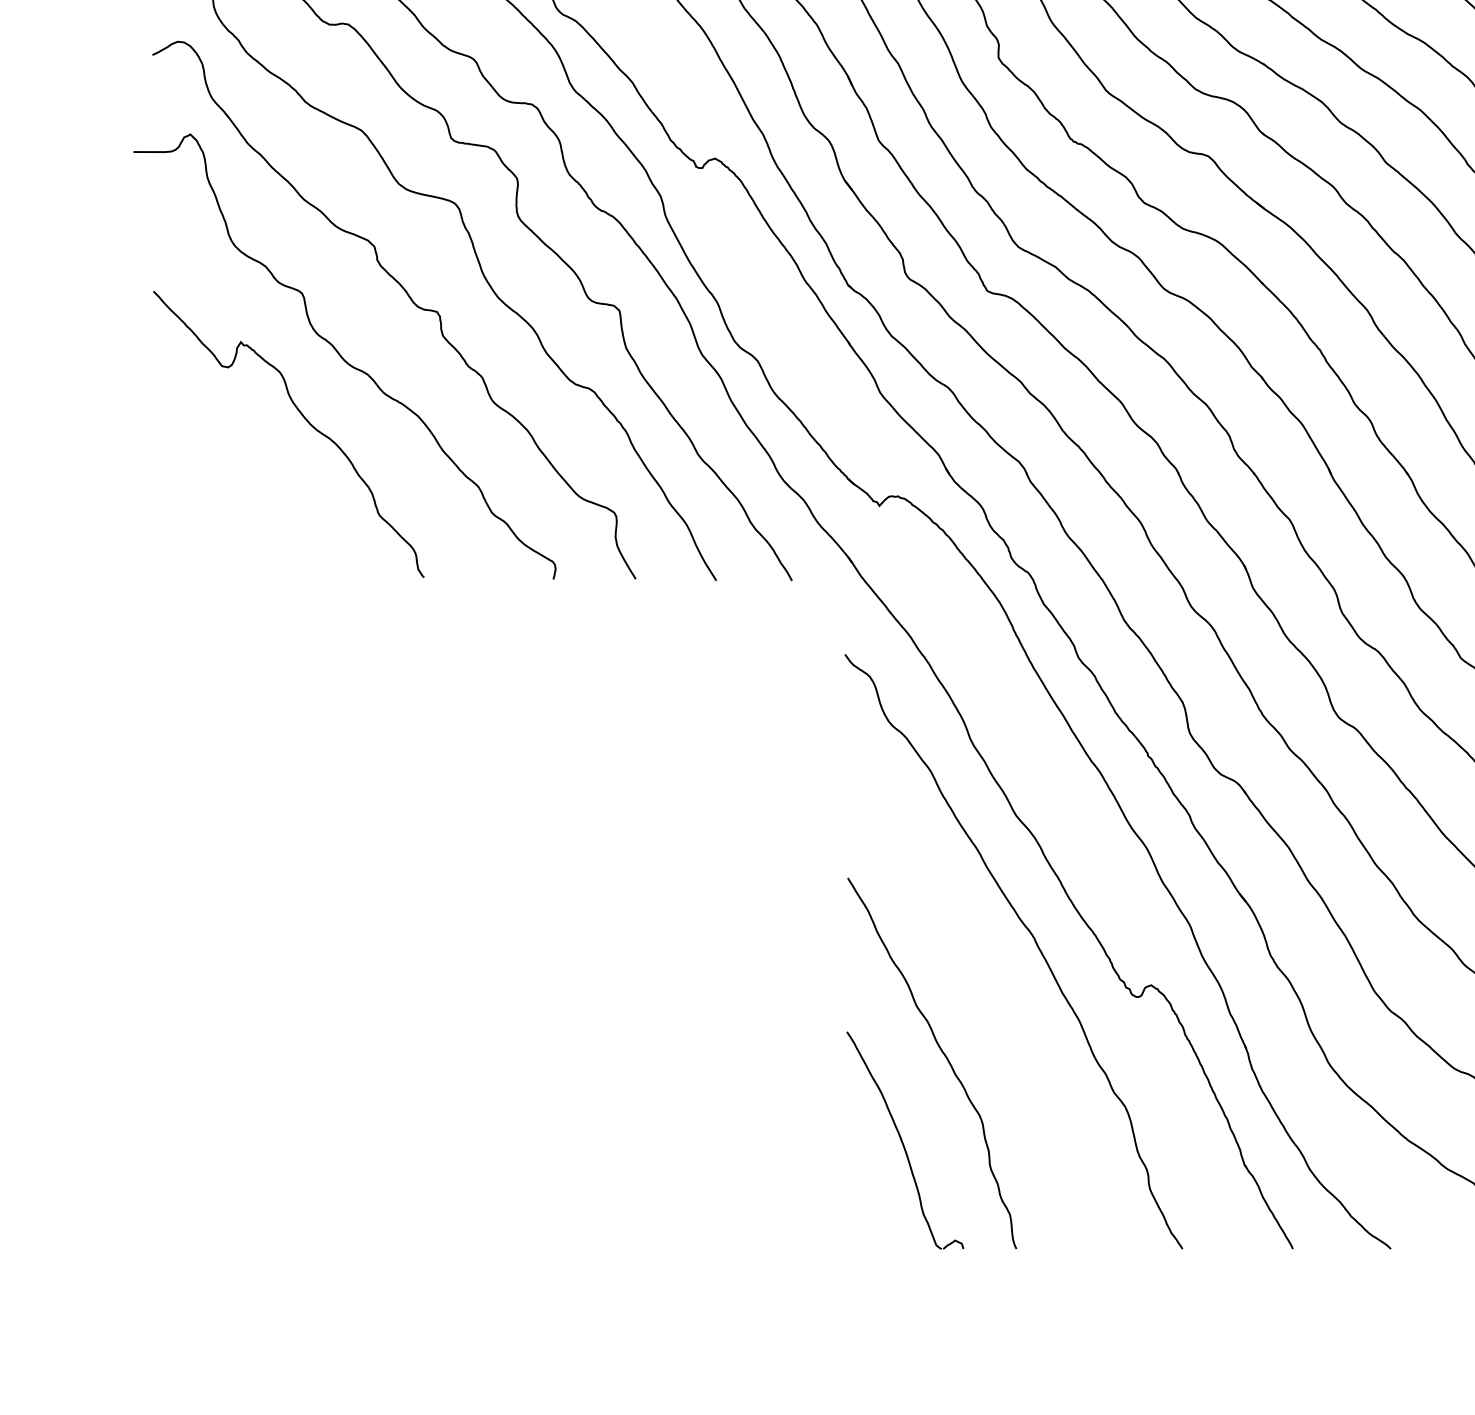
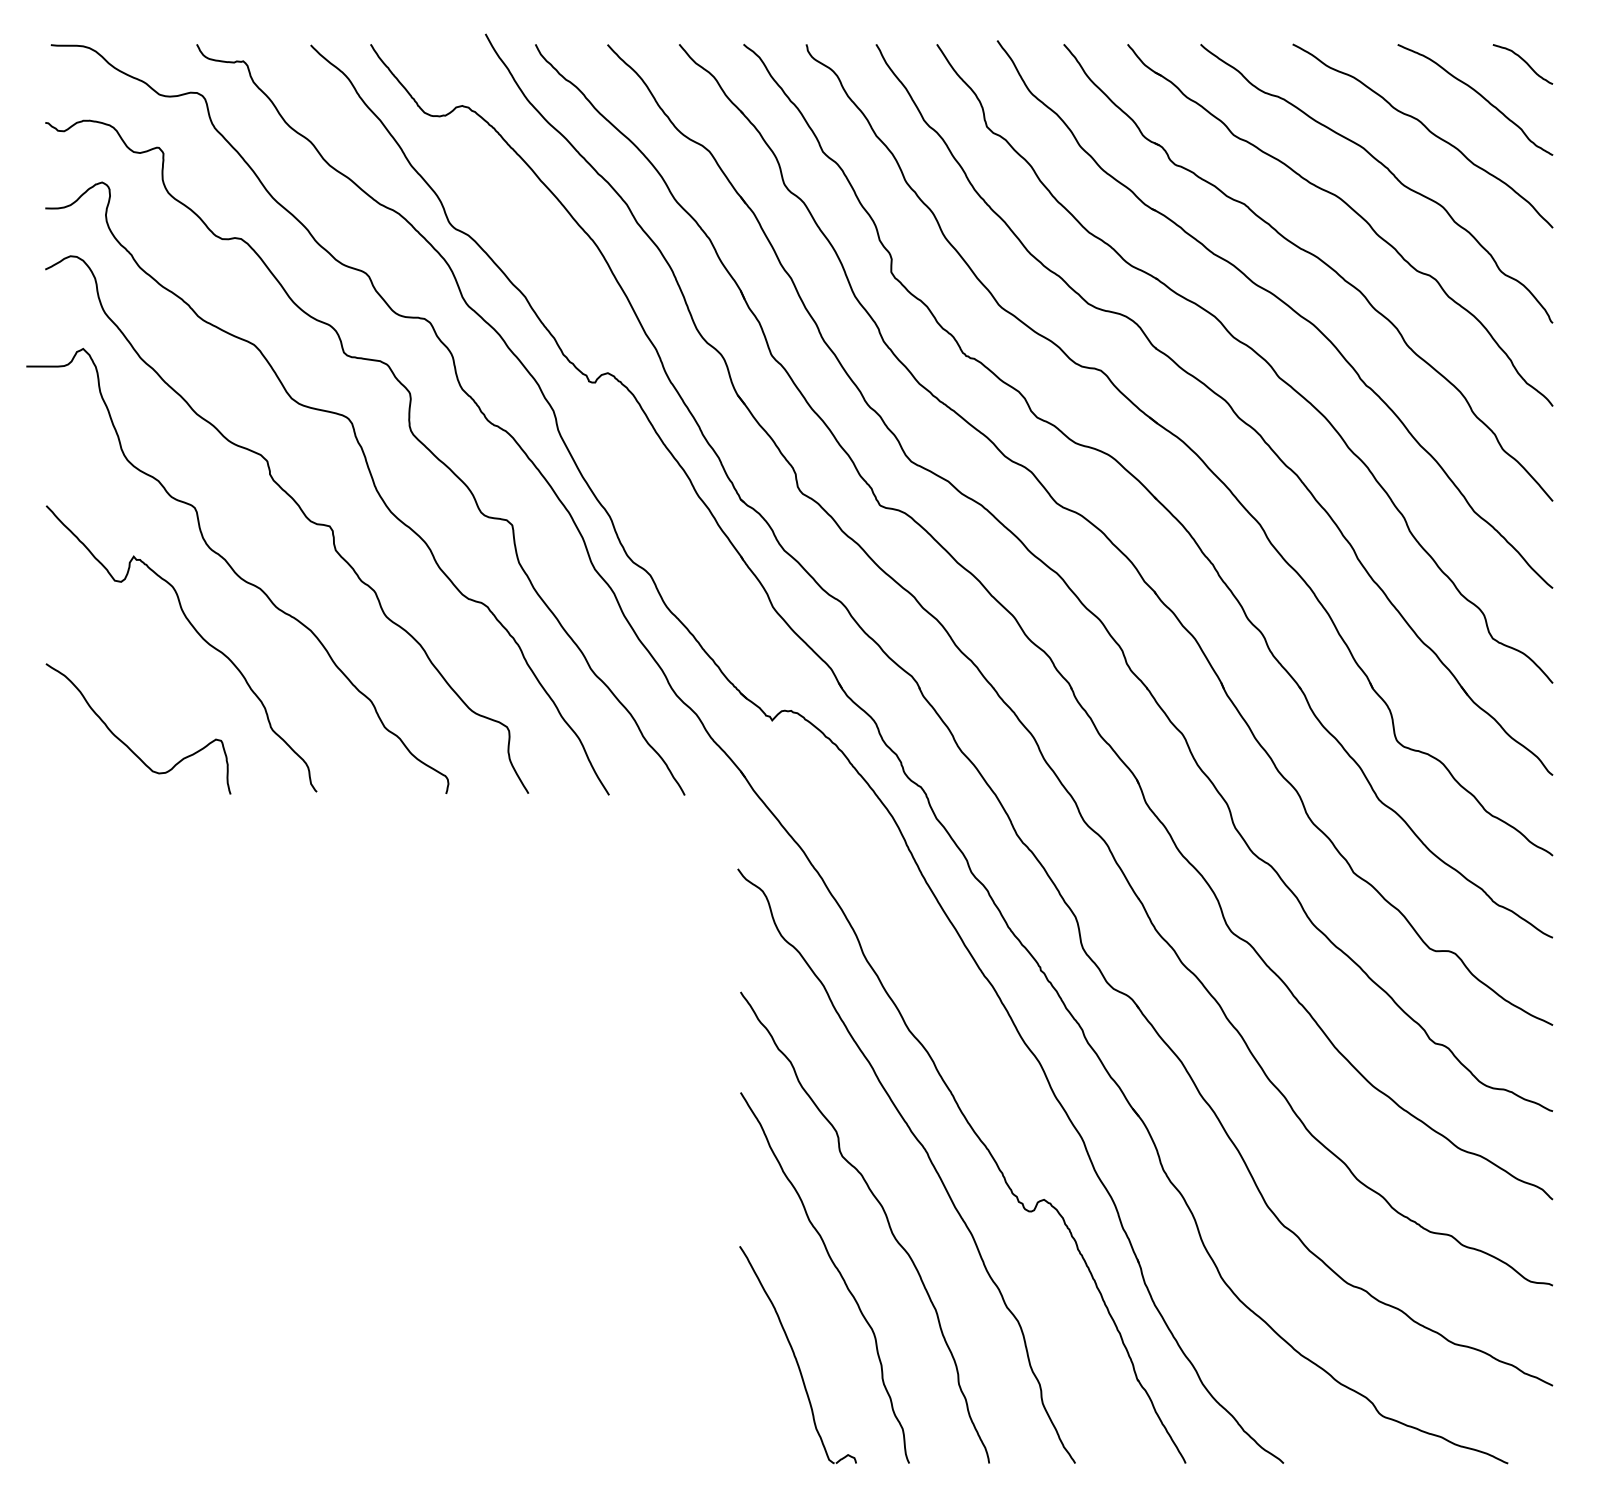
curve: (231, 528) -> (124, 742), added
curve: (993, 1006) -> (886, 1220), added

